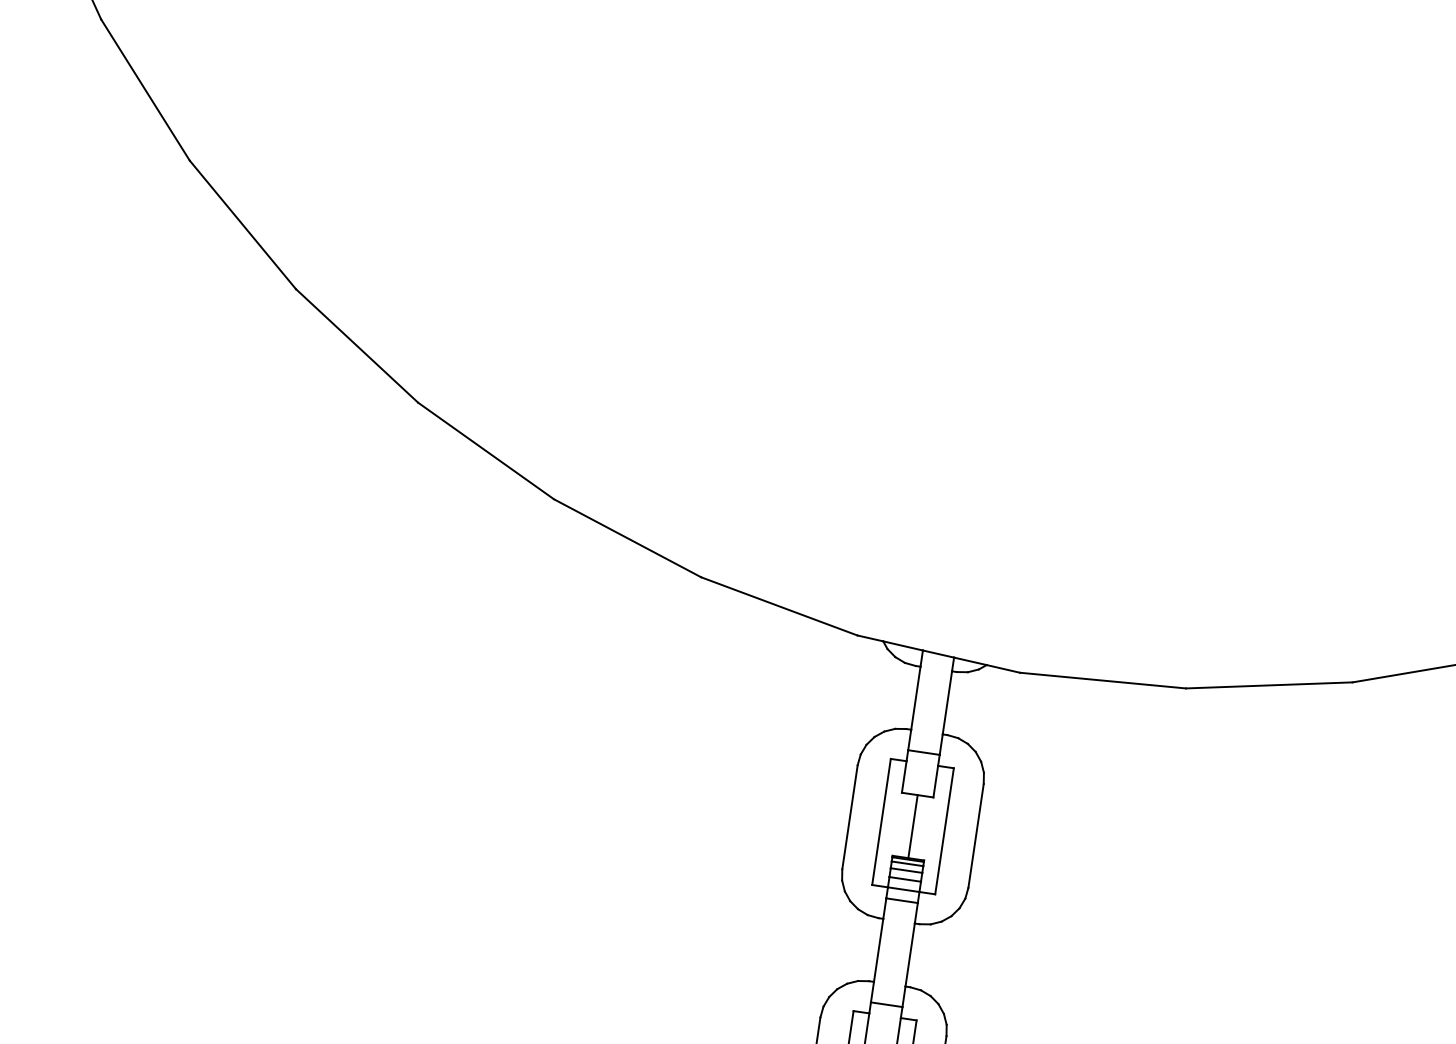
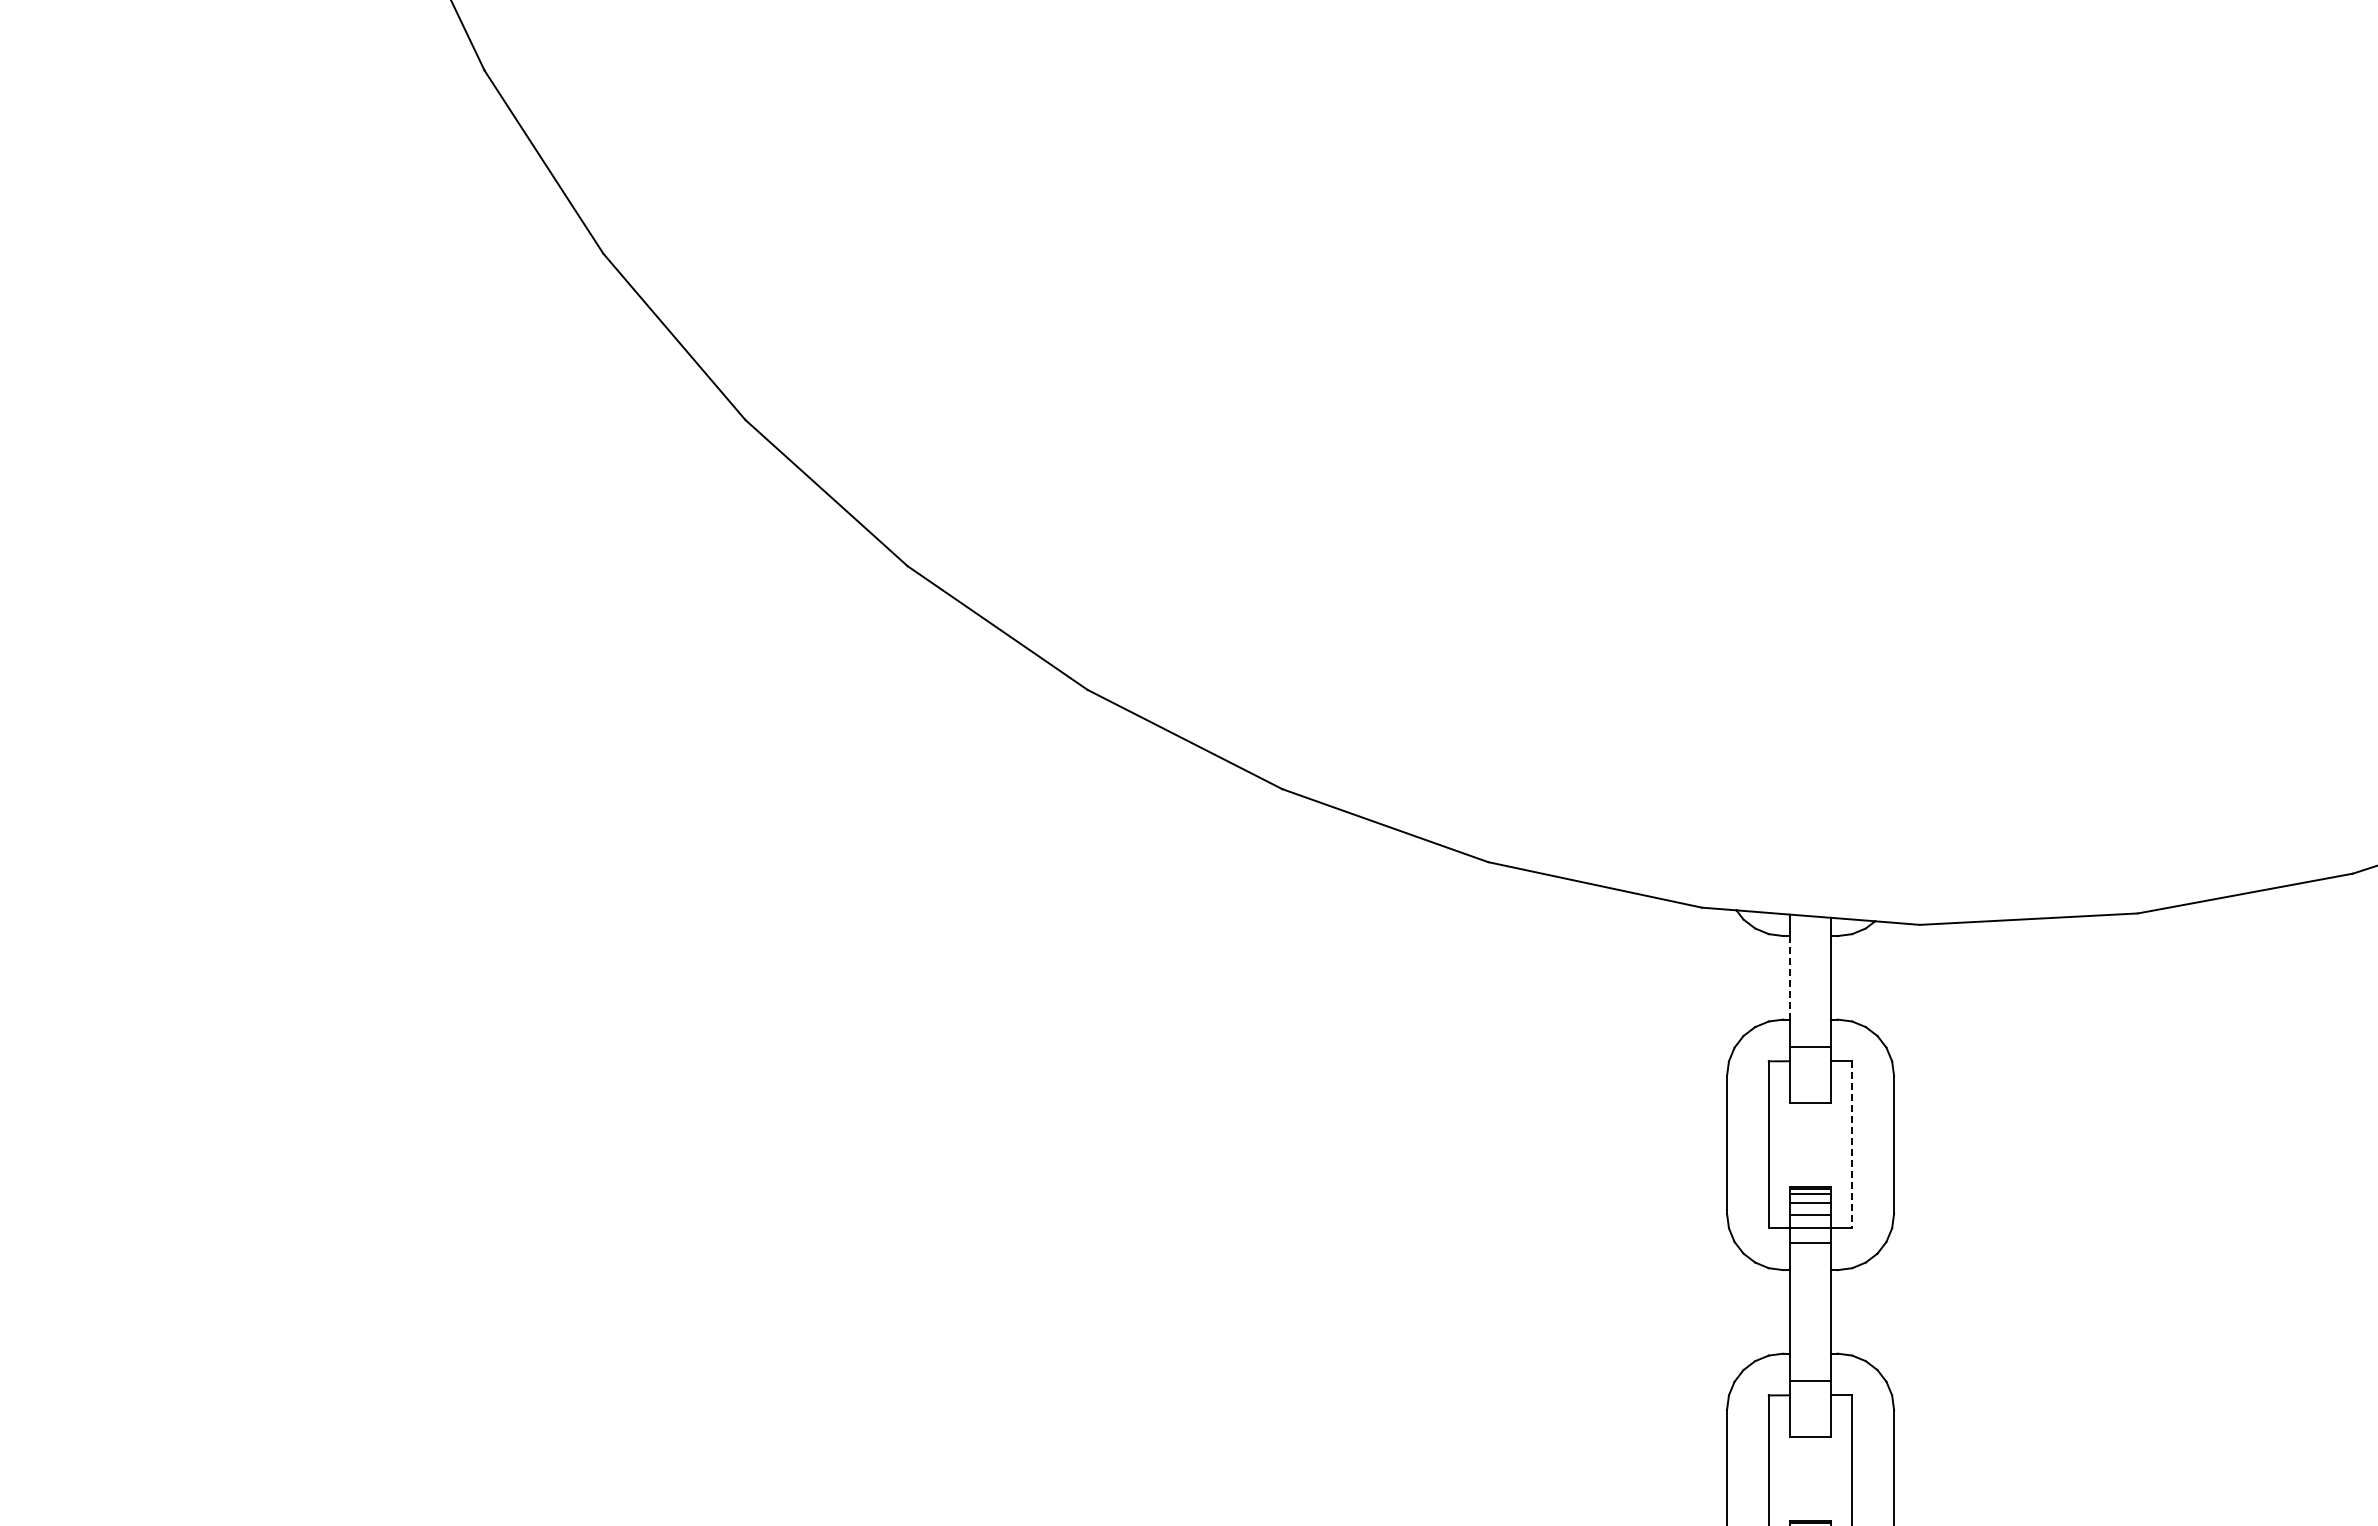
line: (915, 697) -> (1789, 977), solid -> dashed
line: (913, 826) -> (1810, 1144), removed
line: (944, 831) -> (1852, 1144), solid -> dashed

